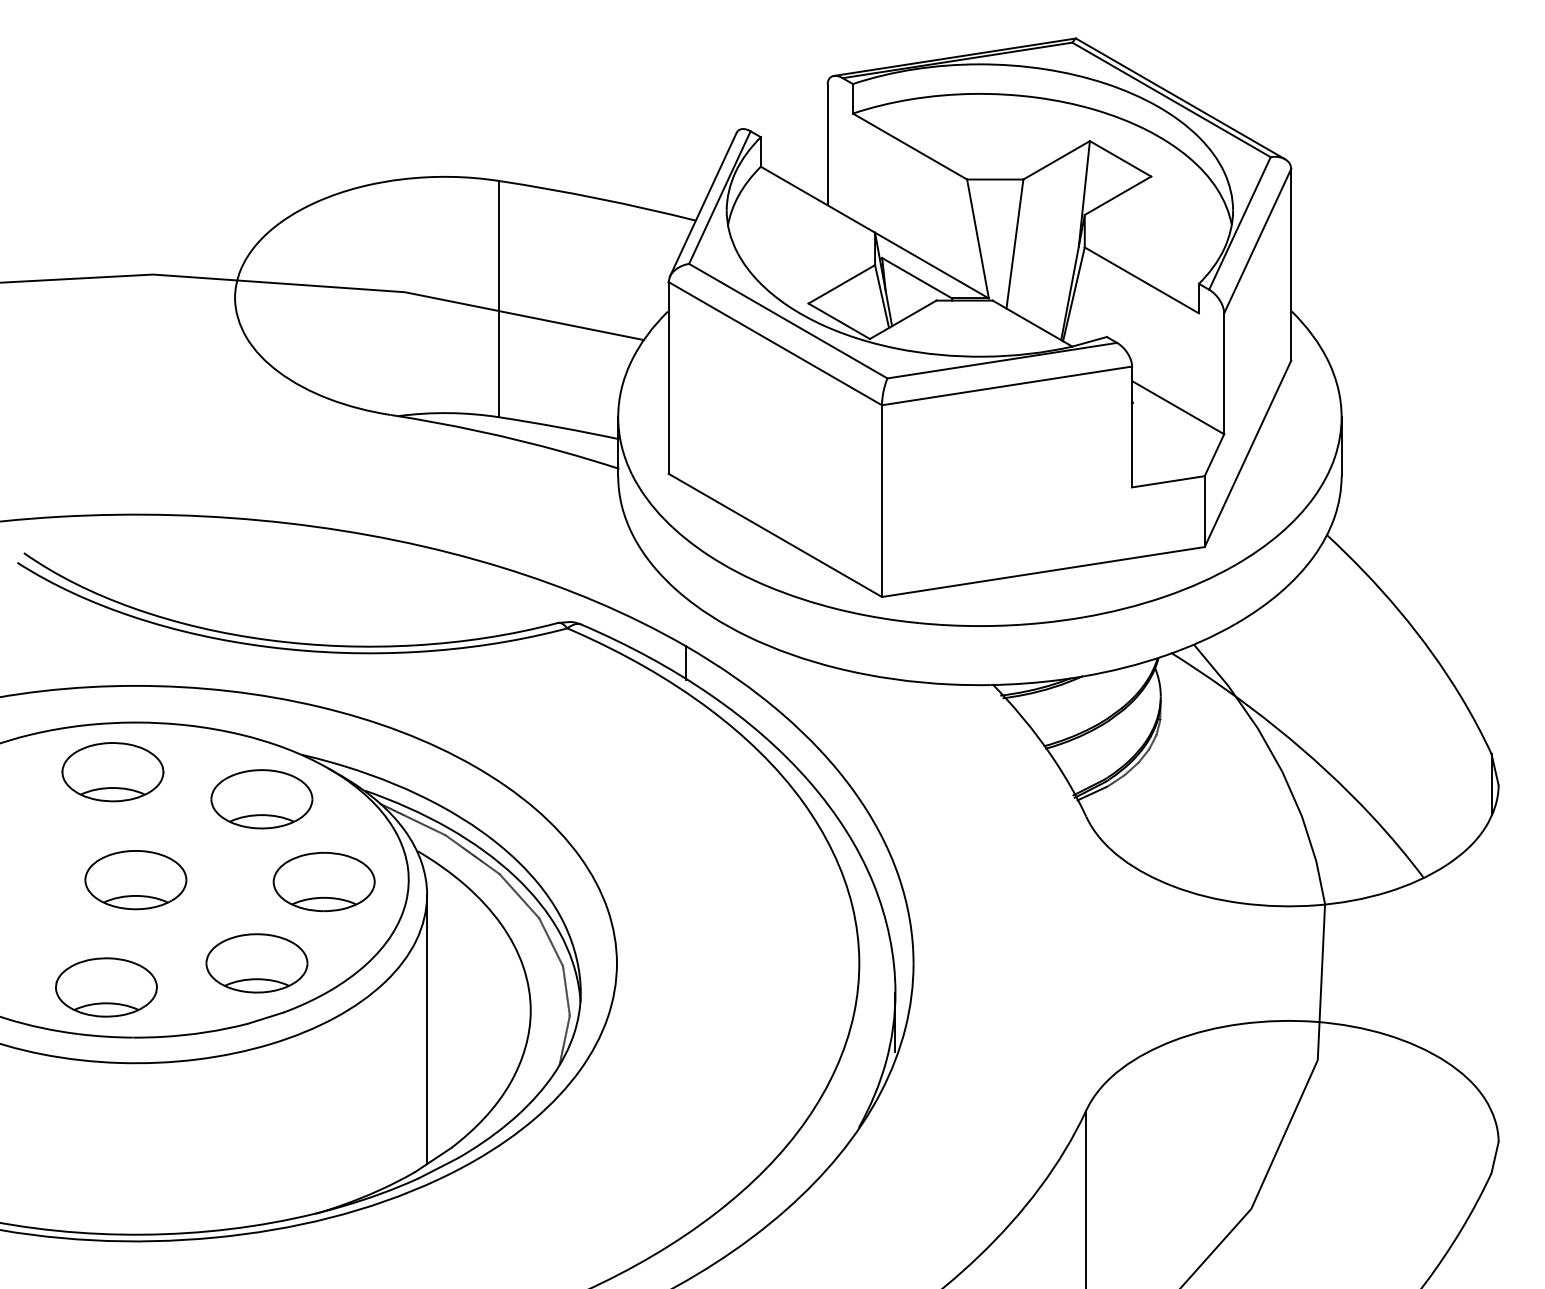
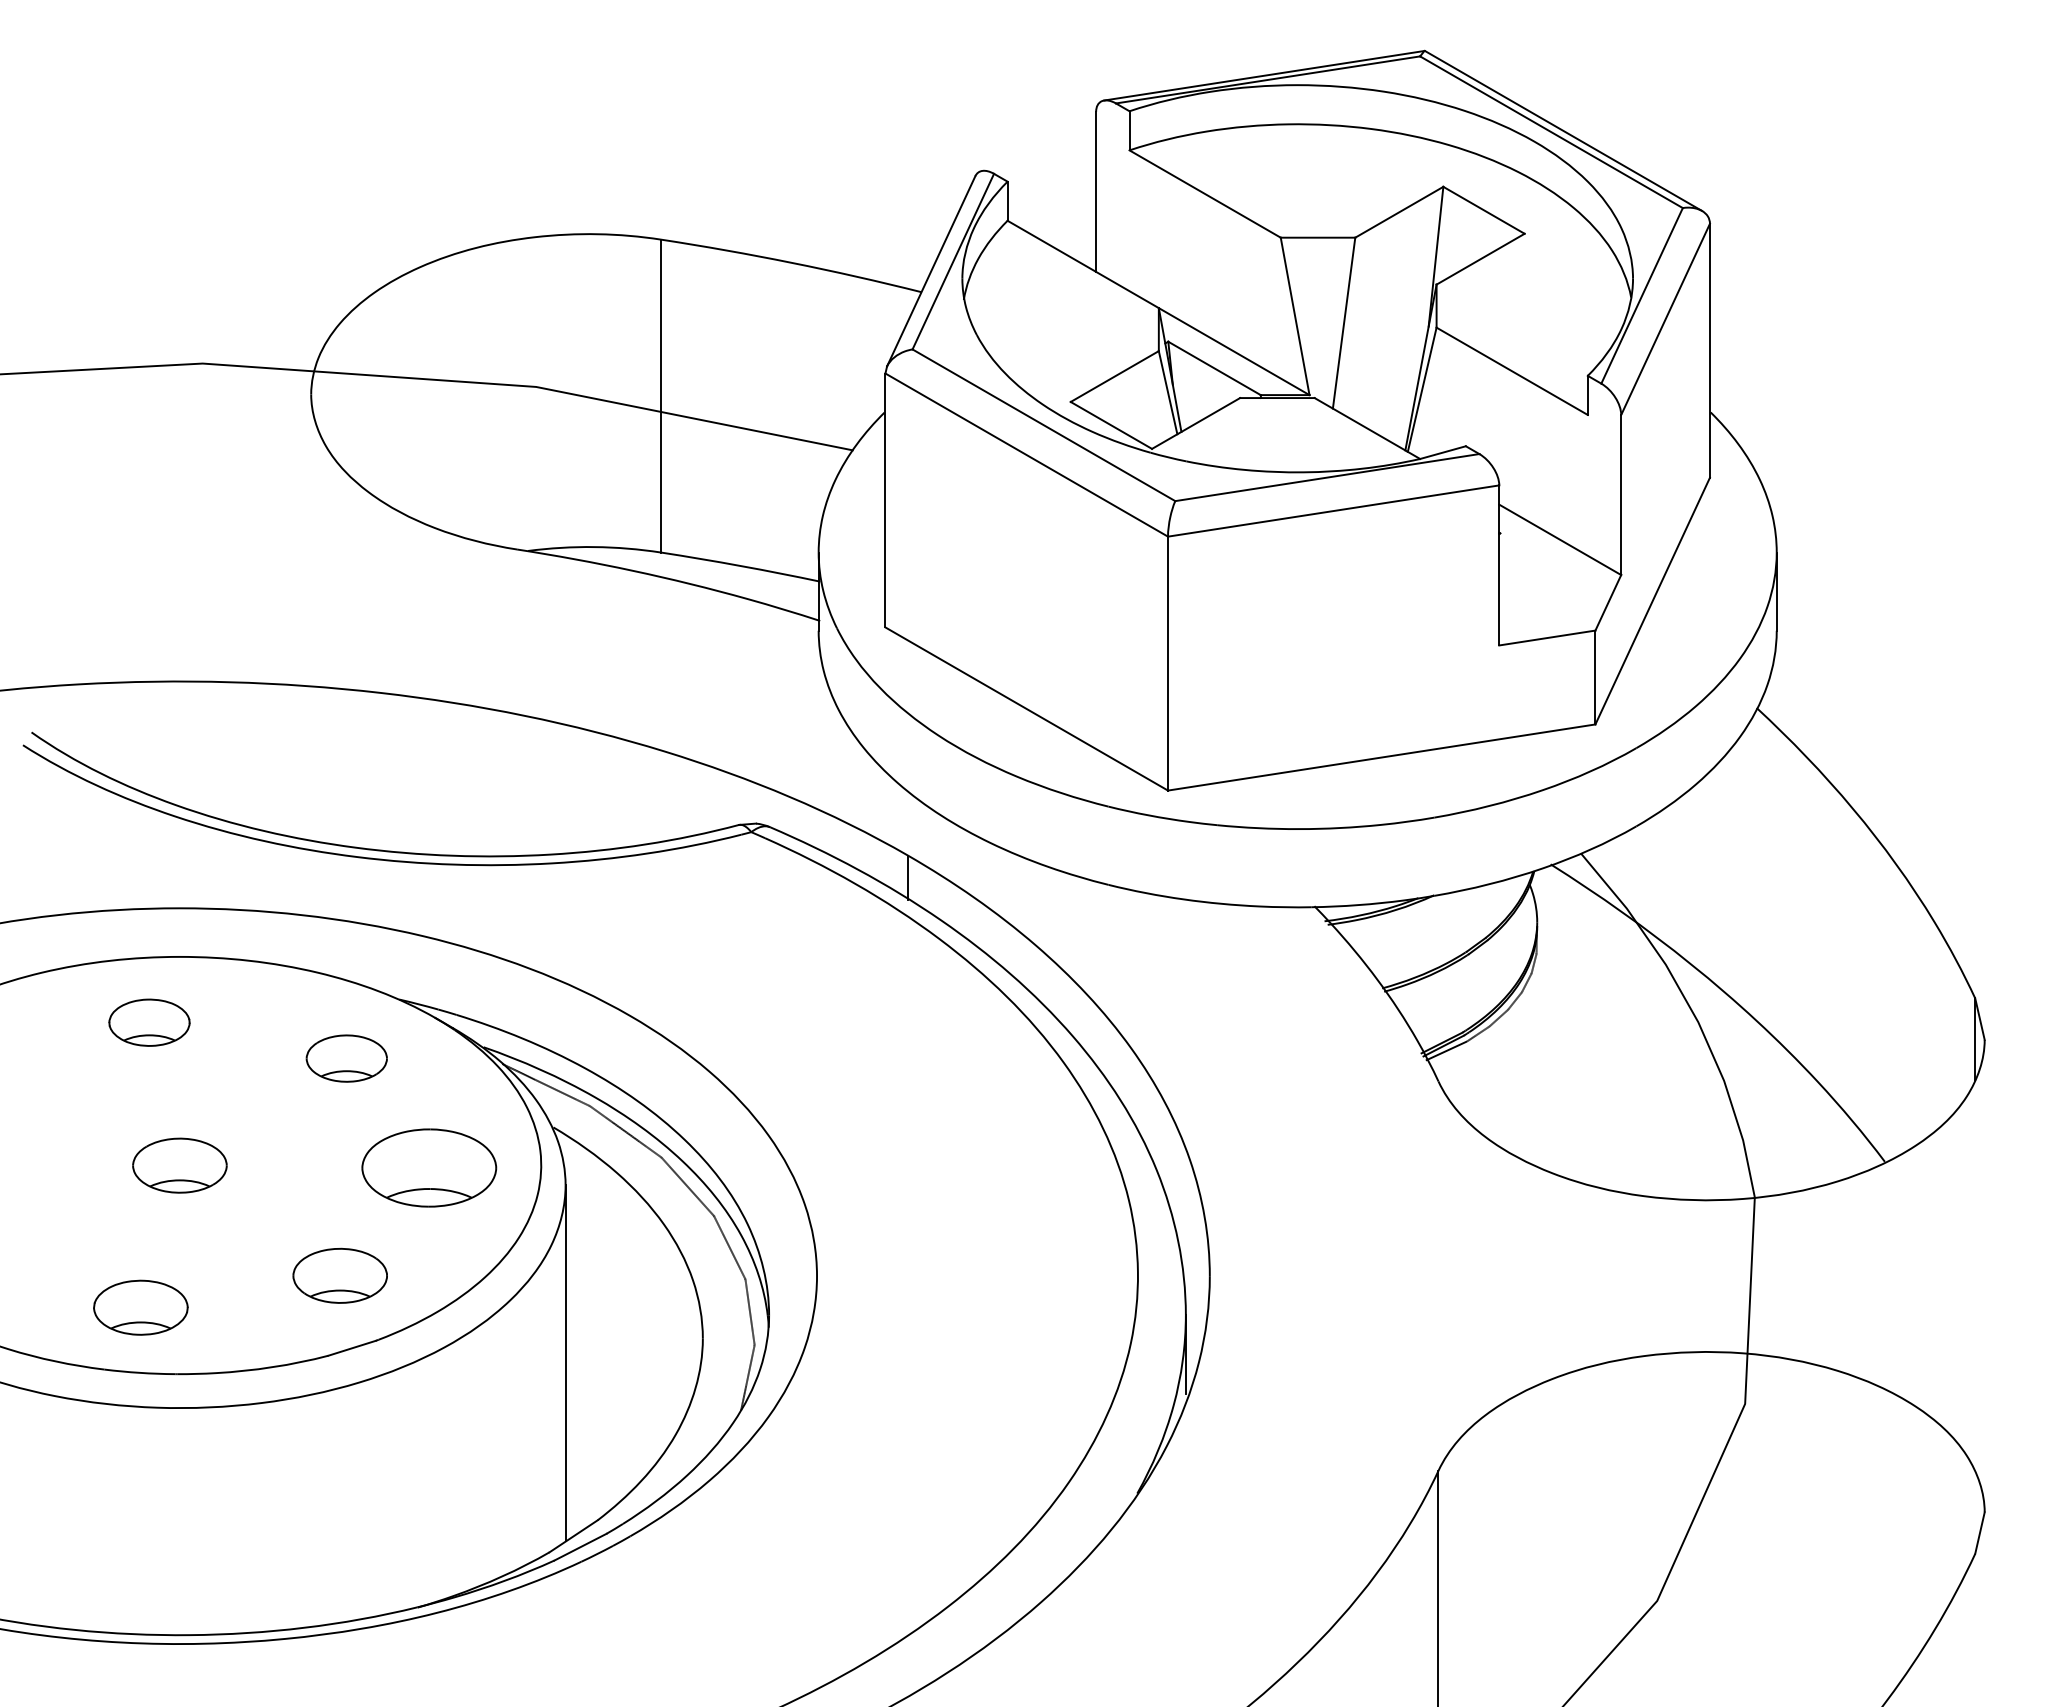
part: (112, 772) -> (148, 1023), size x0.6
part: (261, 799) -> (346, 1058), size x0.6
part: (135, 880) -> (179, 1166), size x0.7
part: (256, 963) -> (339, 1275), size x0.7
part: (106, 987) -> (140, 1307), size x0.7

